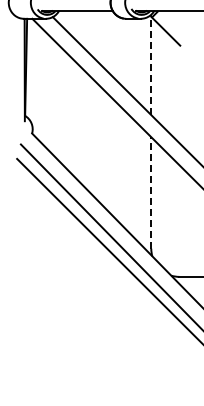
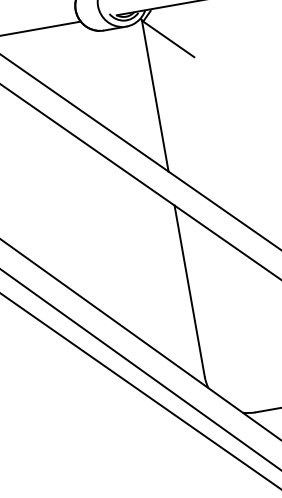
line: (151, 65) -> (155, 95), dashed -> solid
line: (151, 192) -> (189, 290), dashed -> solid

